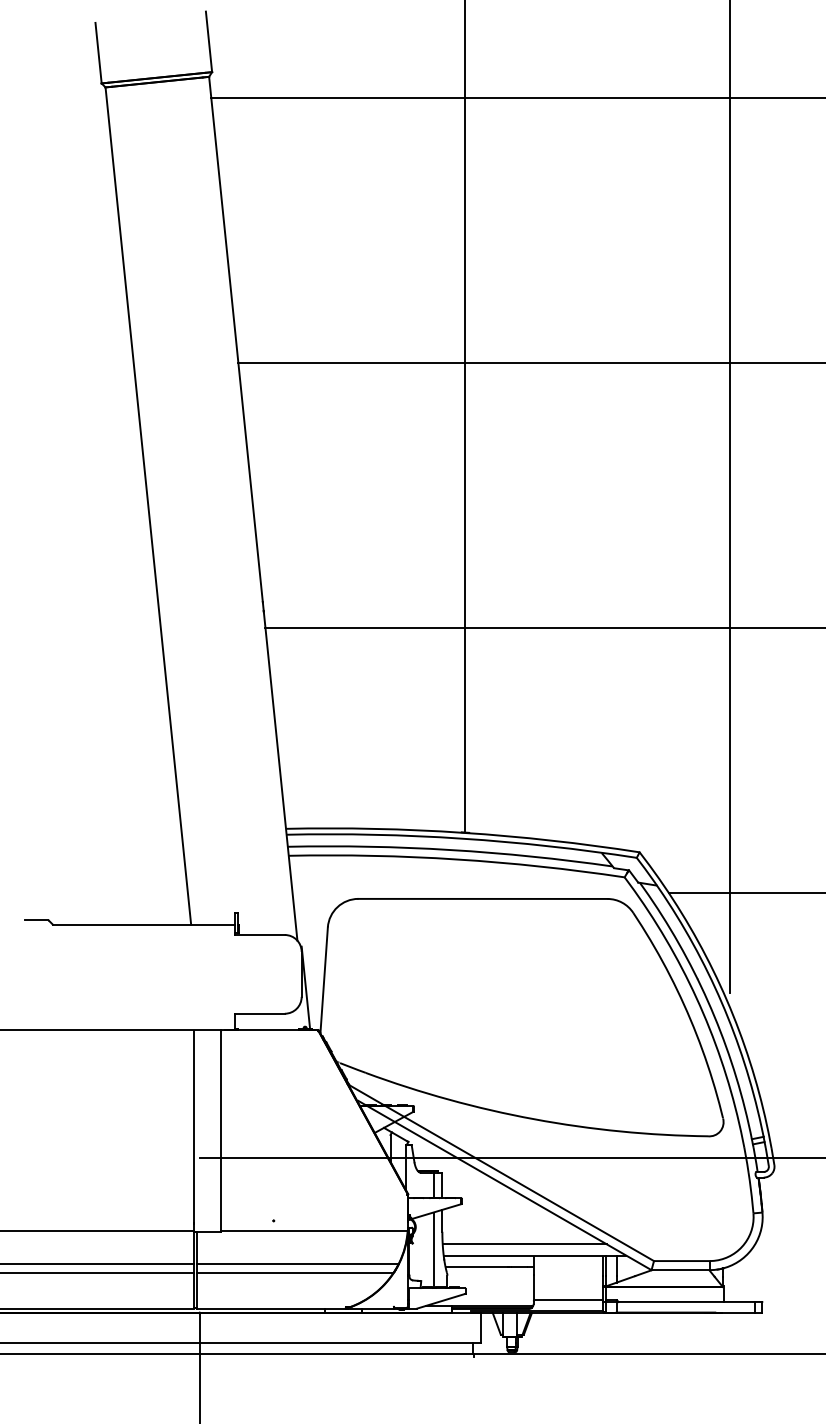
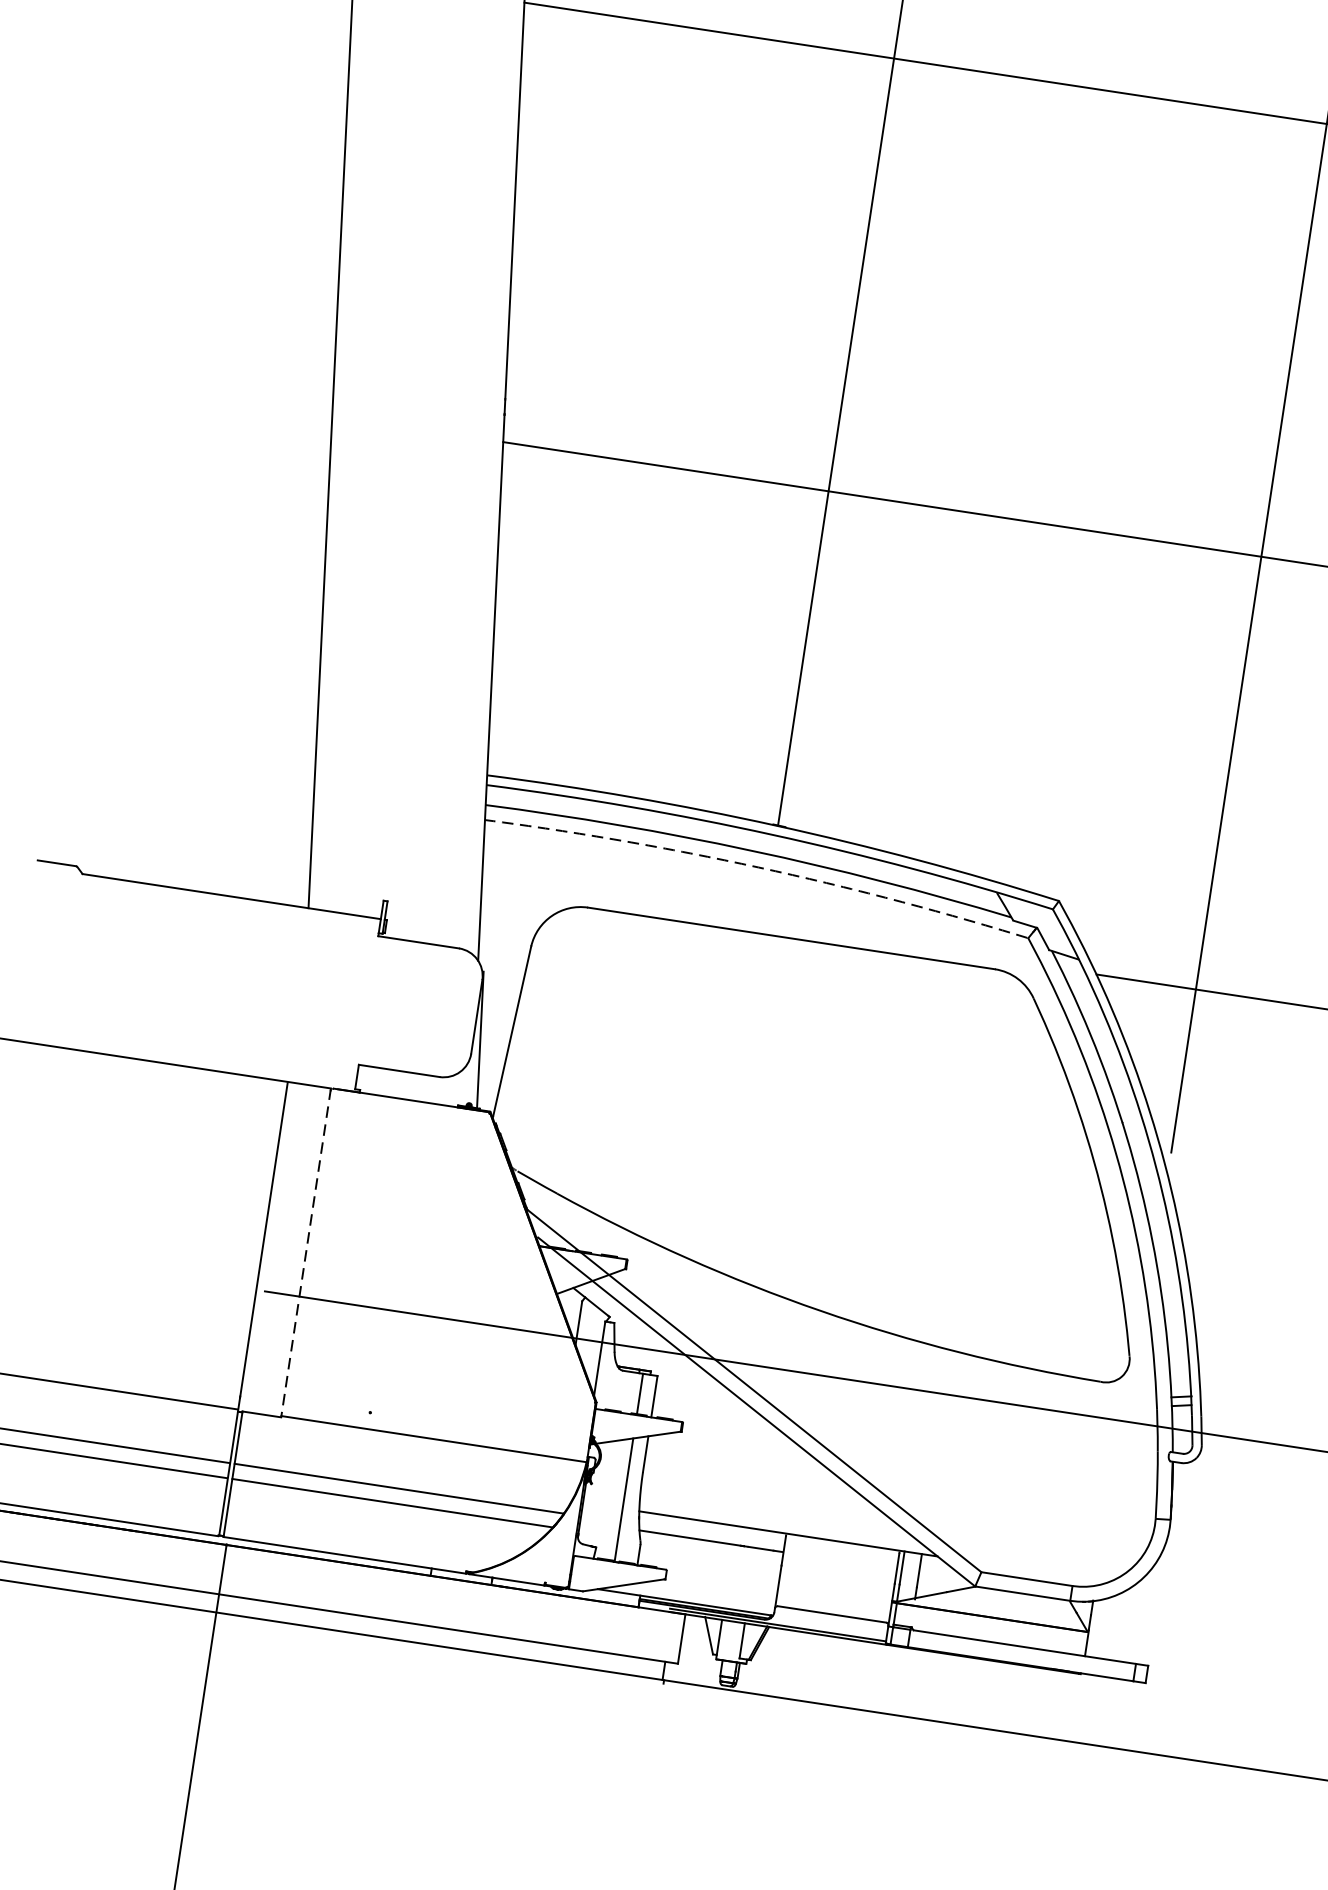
arc: (456, 859) -> (758, 867), solid -> dashed
line: (220, 1131) -> (305, 1253), solid -> dashed
line: (524, 1244) -> (774, 1513), removed

